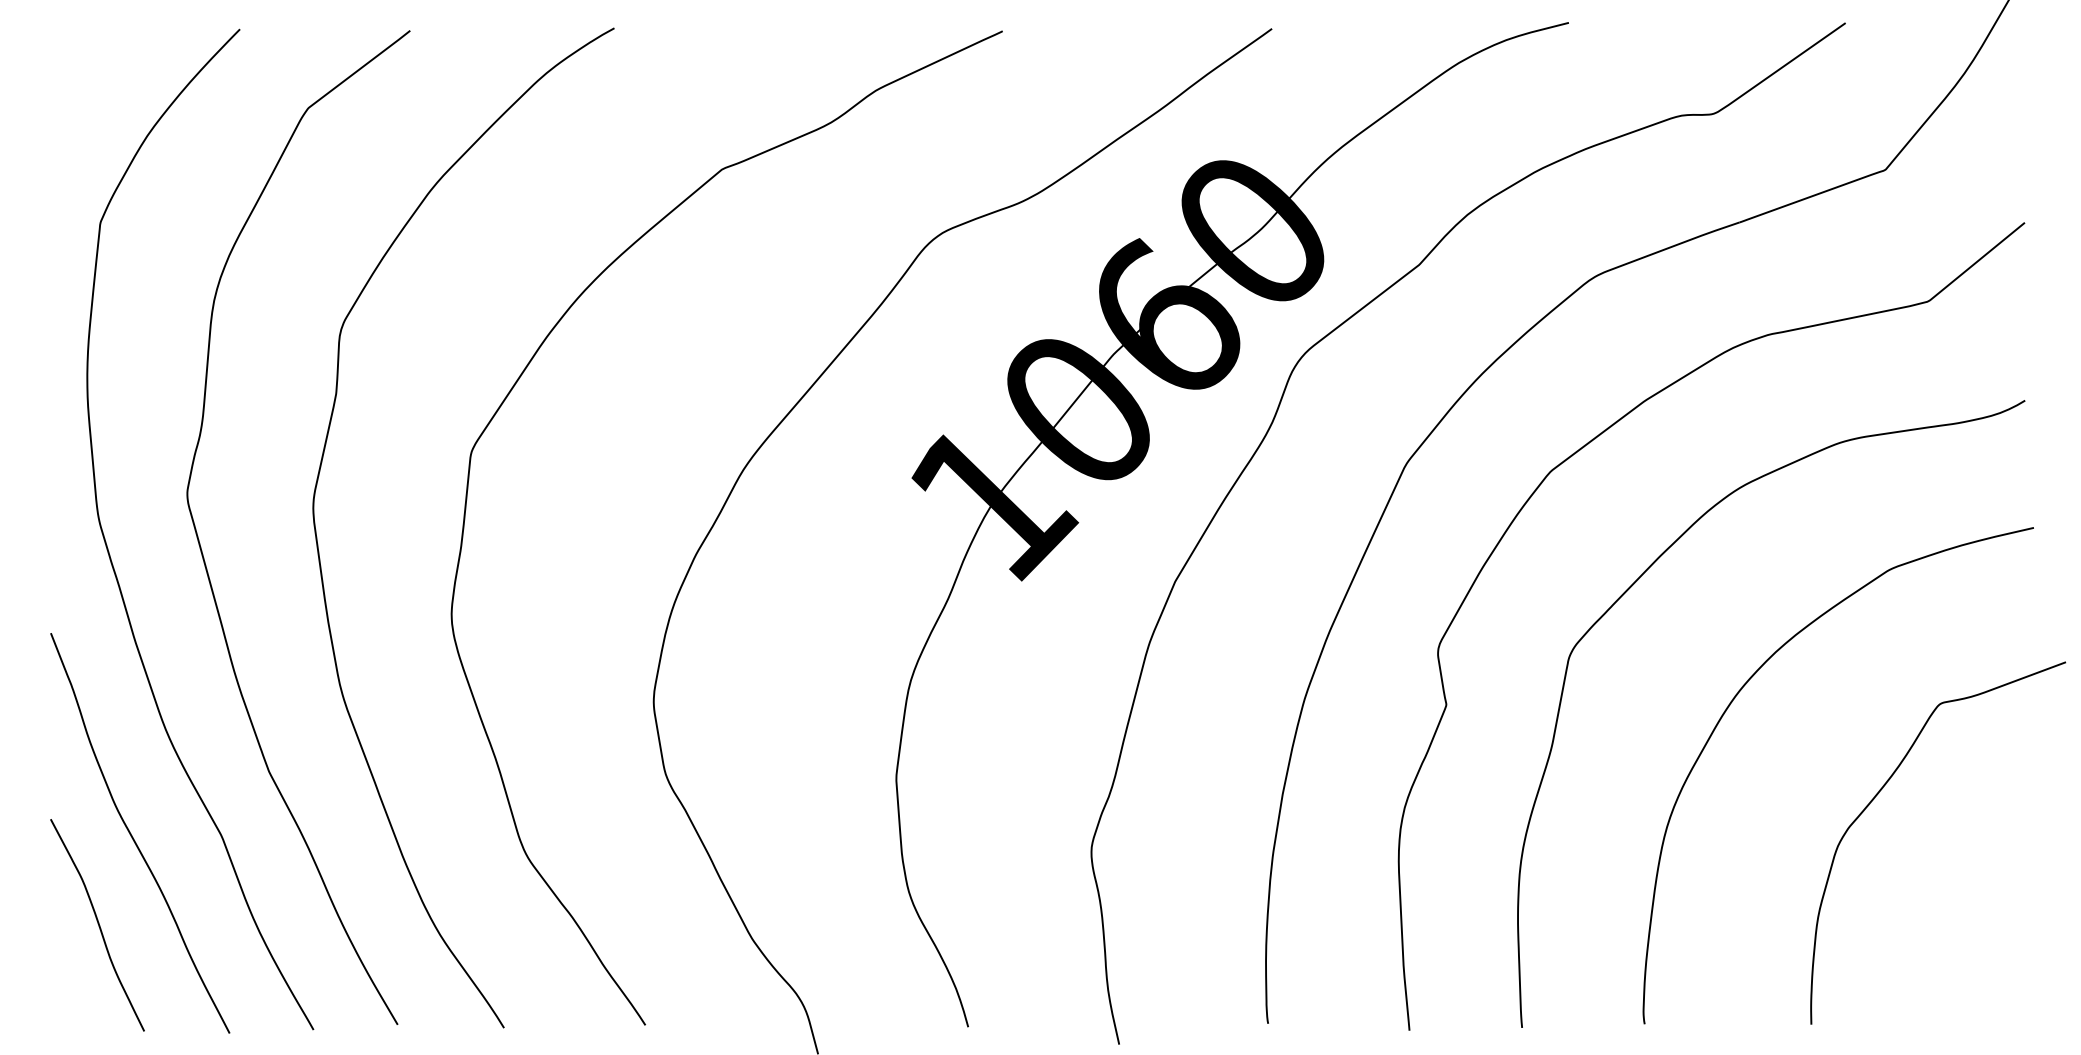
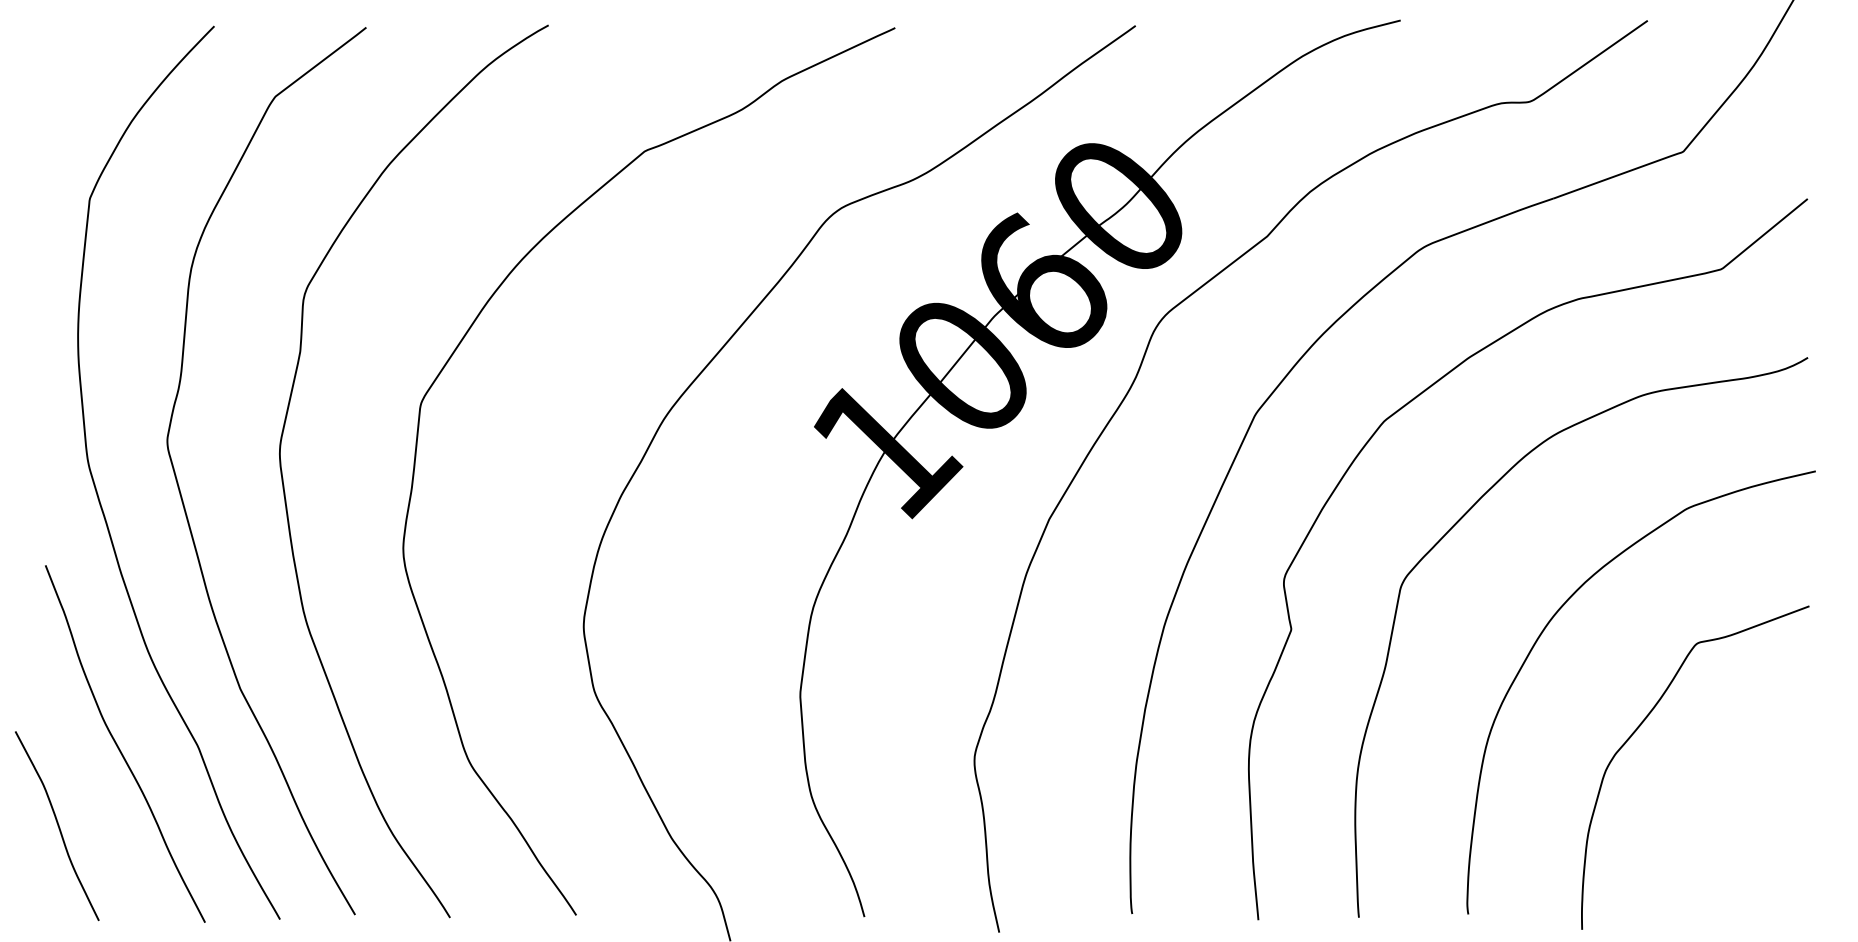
curve: (1877, 795) -> (1641, 725), moved
curve: (97, 925) -> (57, 826), moved

